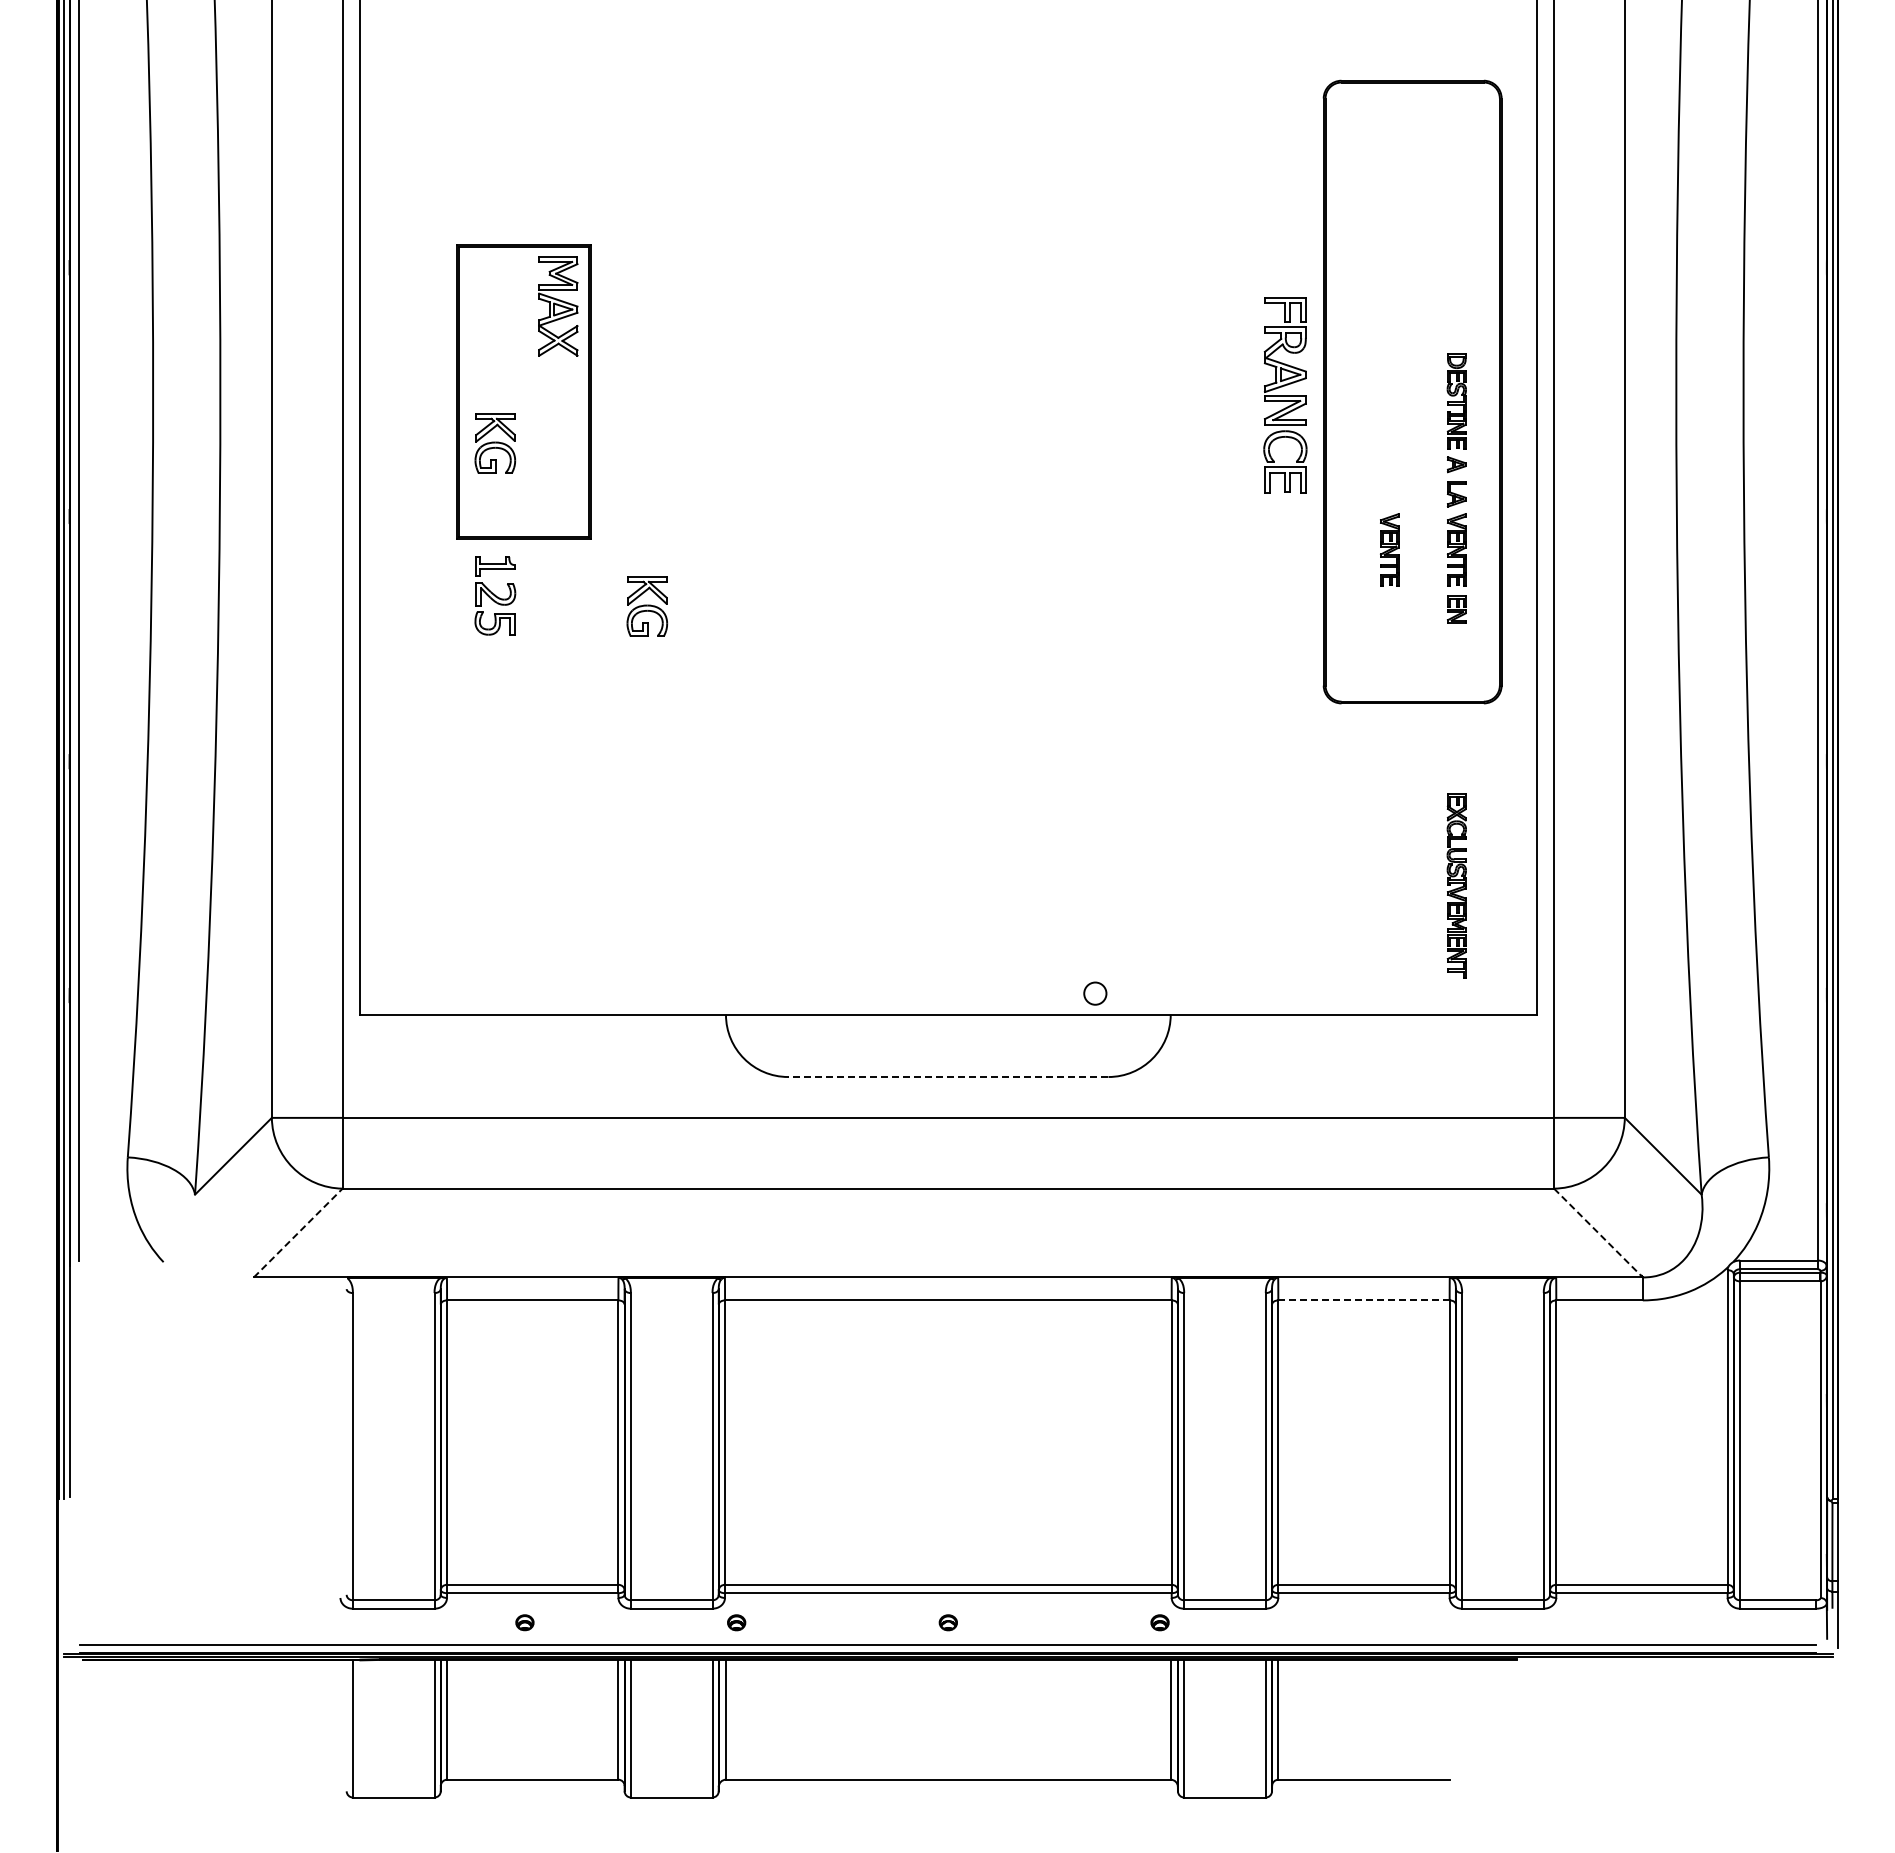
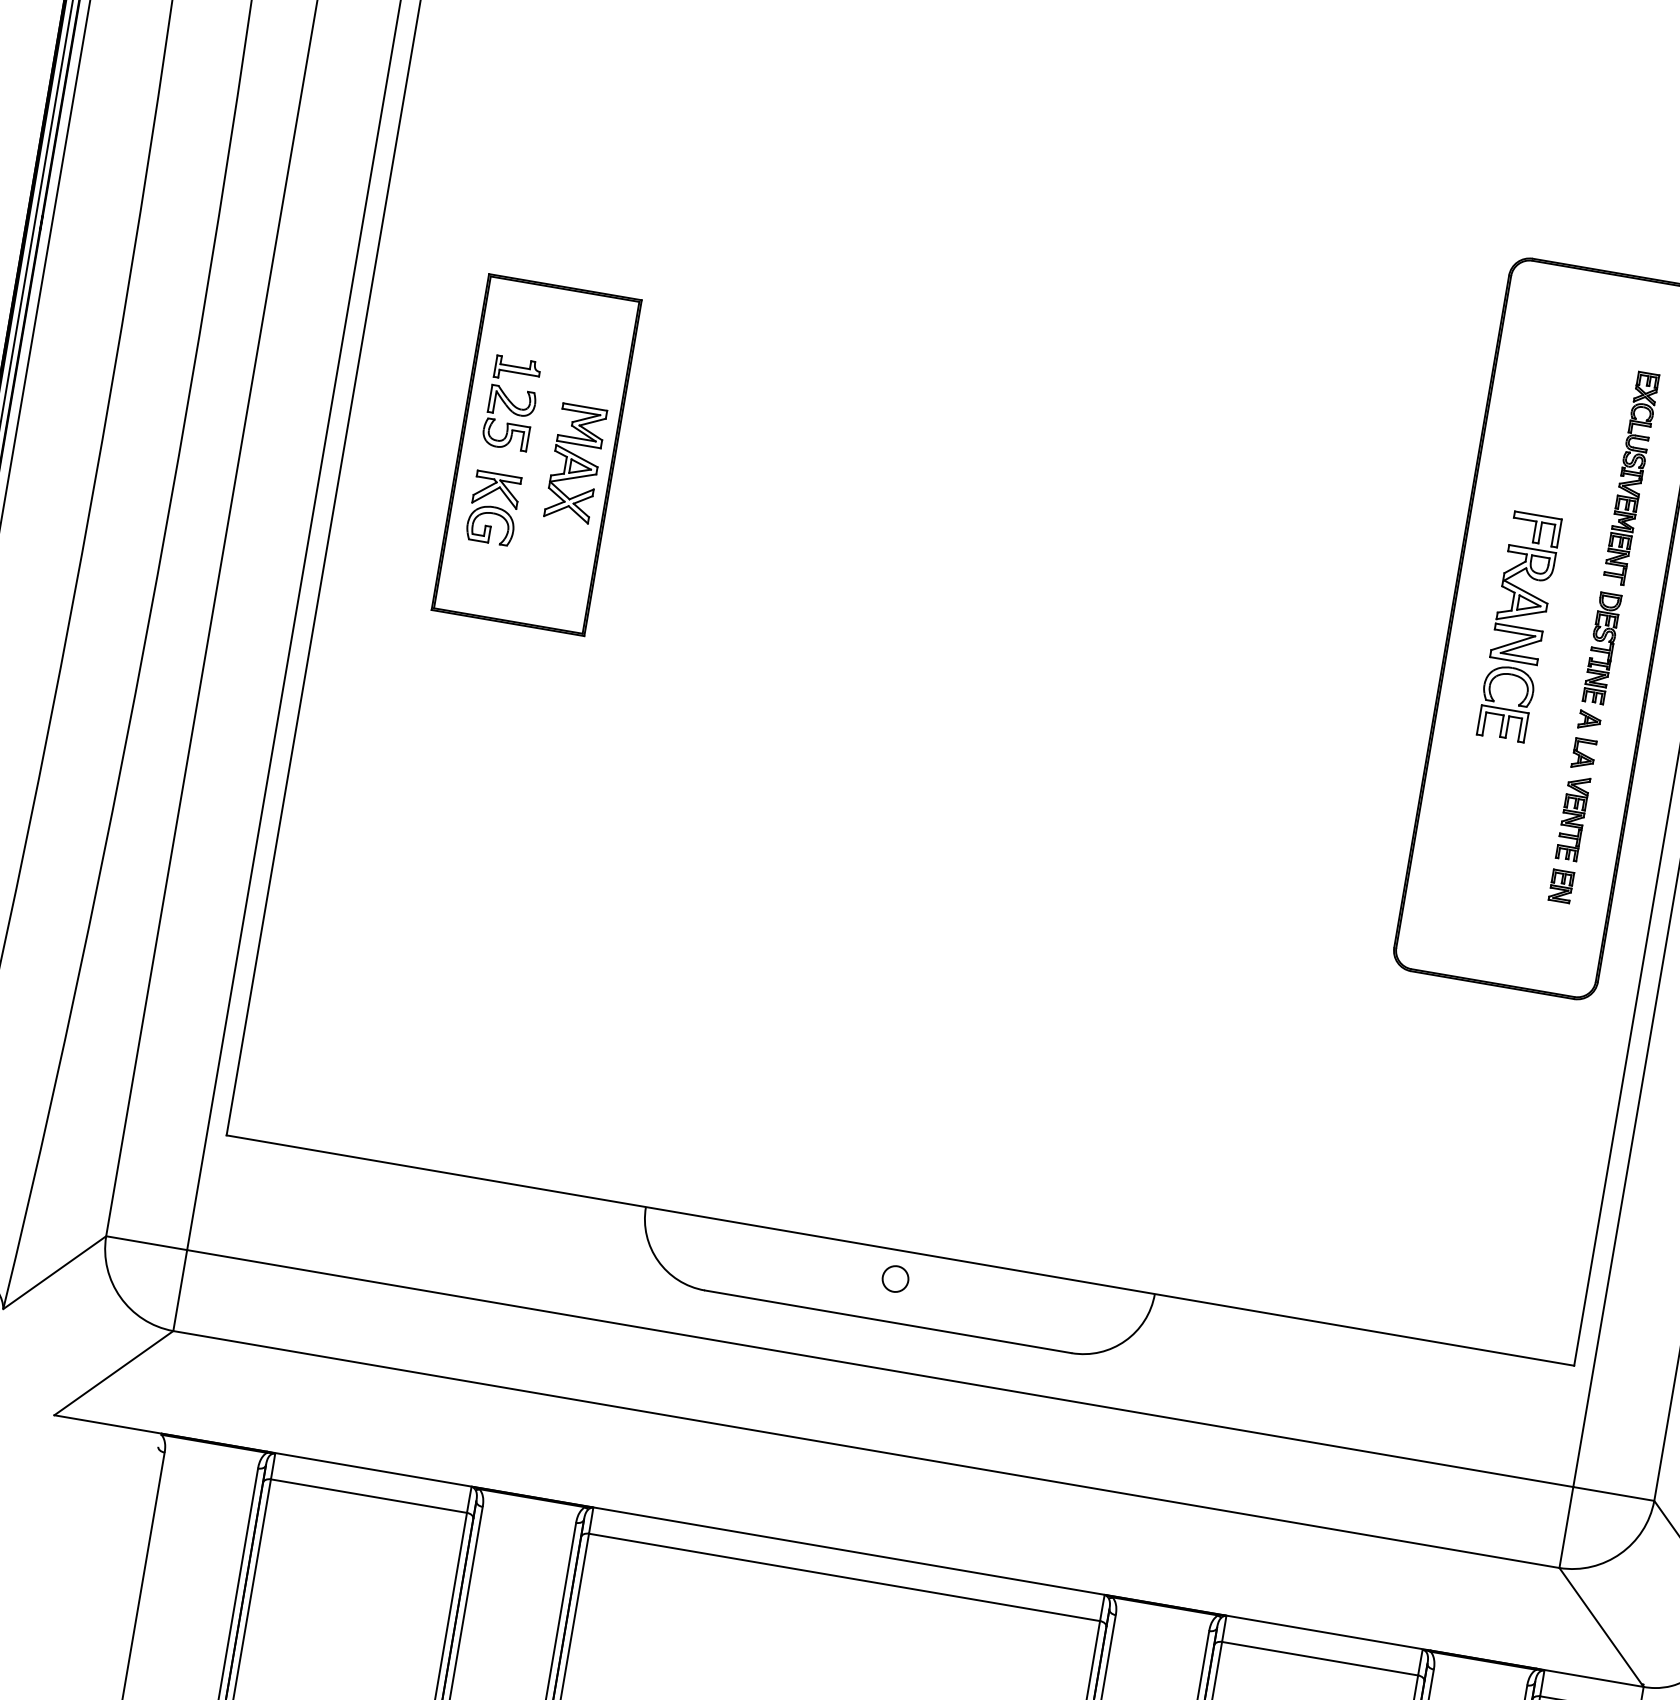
part: (558, 306) -> (575, 463), moved
part: (1285, 395) -> (1519, 627), moved
part: (1389, 549) -> (1496, 804), removed
part: (495, 595) -> (511, 403), moved
part: (647, 606) -> (636, 724), removed
part: (1456, 885) -> (1630, 477), moved
circle: (1095, 993) -> (895, 1278), moved
line: (947, 1077) -> (887, 1322), dashed -> solid
line: (1597, 1232) -> (1600, 1626), dashed -> solid
line: (298, 1233) -> (114, 1373), dashed -> solid
line: (1363, 1300) -> (1319, 1658), dashed -> solid

